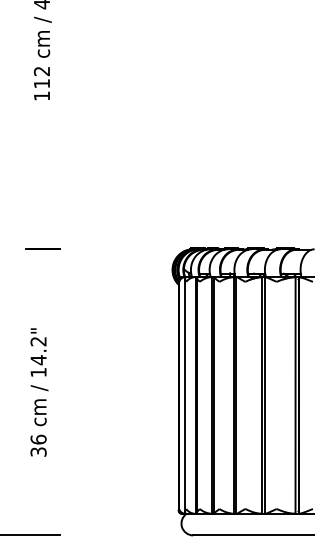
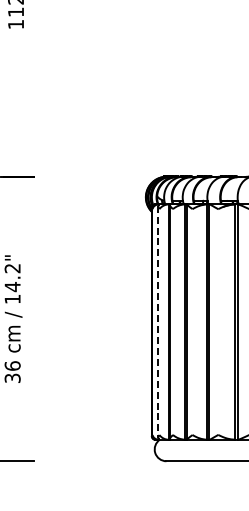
line: (185, 395) -> (158, 322), solid -> dashed

